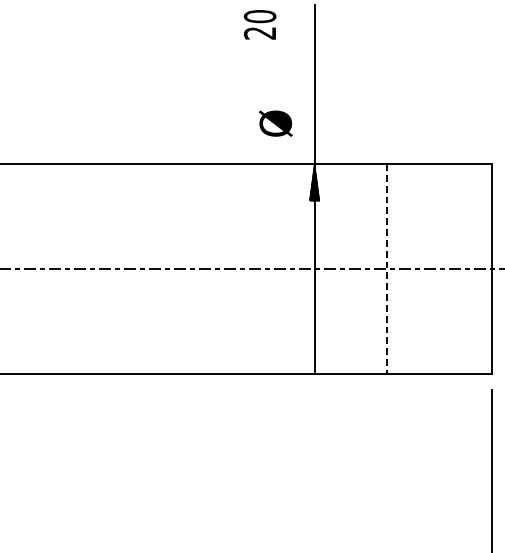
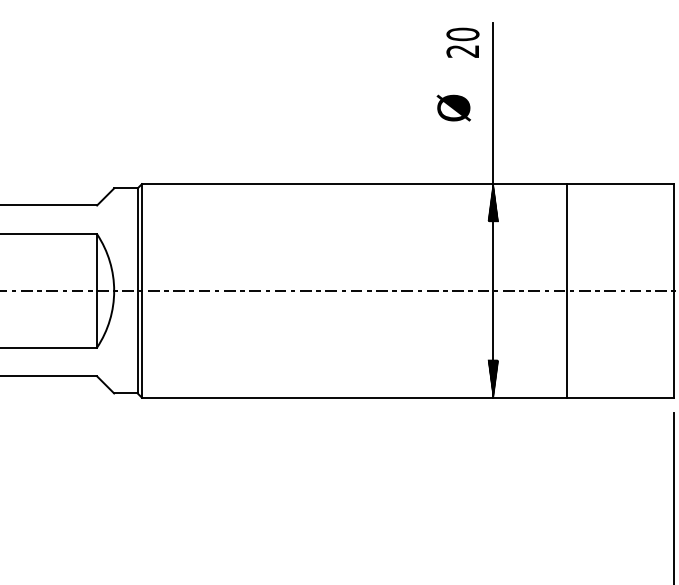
text: (259, 24) -> (462, 42), moved
text: (275, 123) -> (453, 107), moved
line: (386, 268) -> (566, 290), dashed -> solid
hatch: (314, 355) -> (493, 378), added

